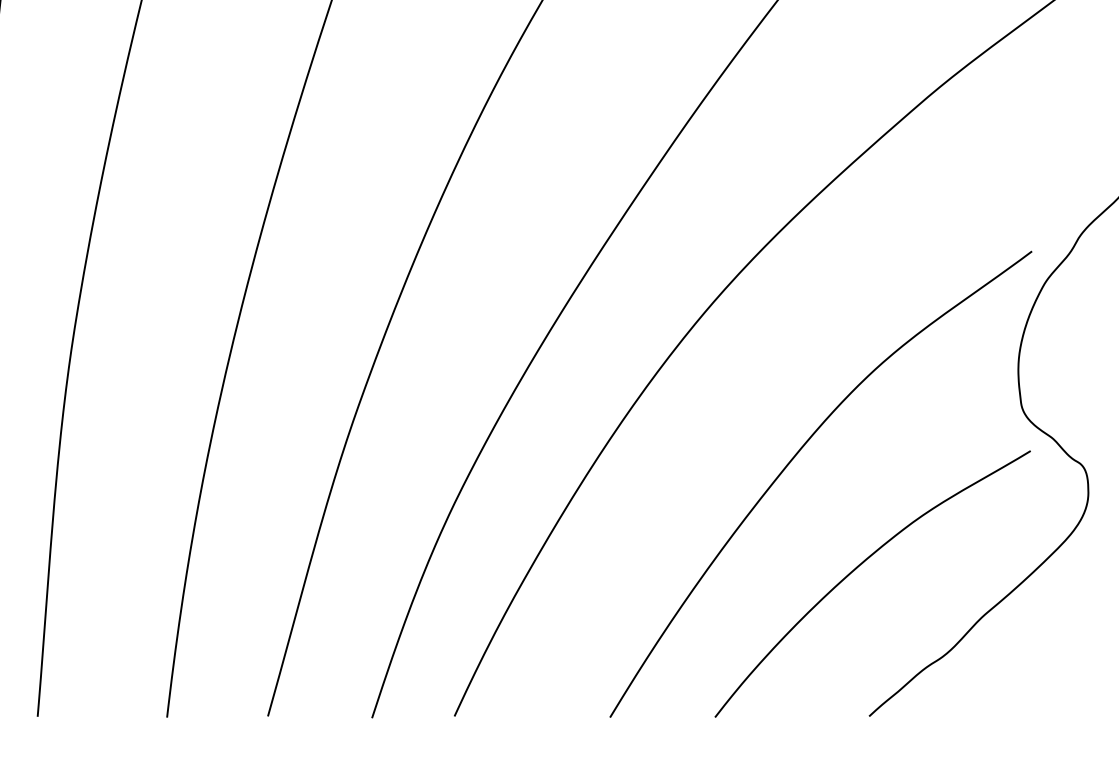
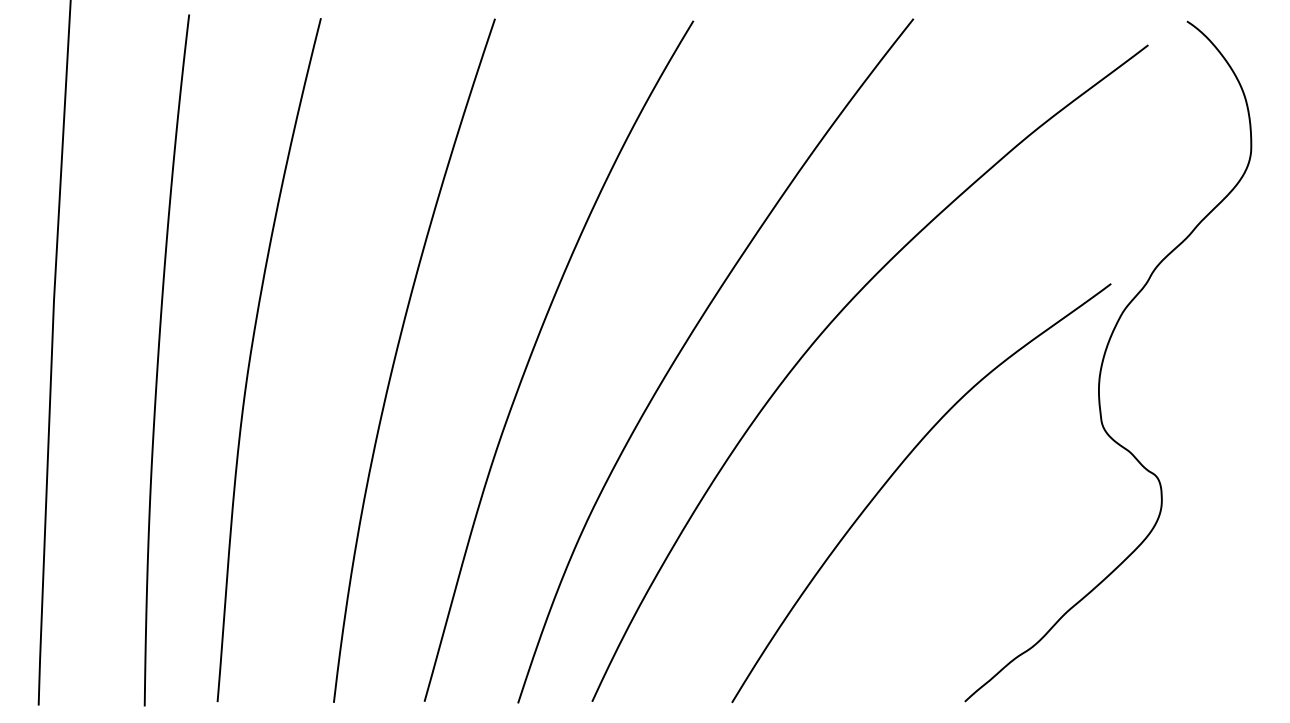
curve: (861, 565) -> (957, 566), removed

